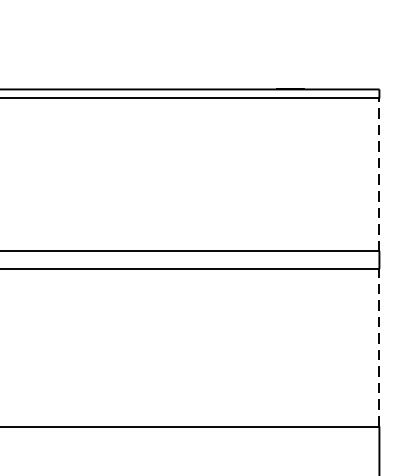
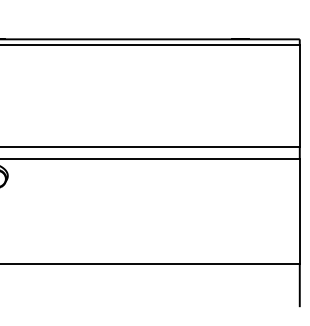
line: (378, 175) -> (299, 96), dashed -> solid
line: (378, 347) -> (299, 211), dashed -> solid

